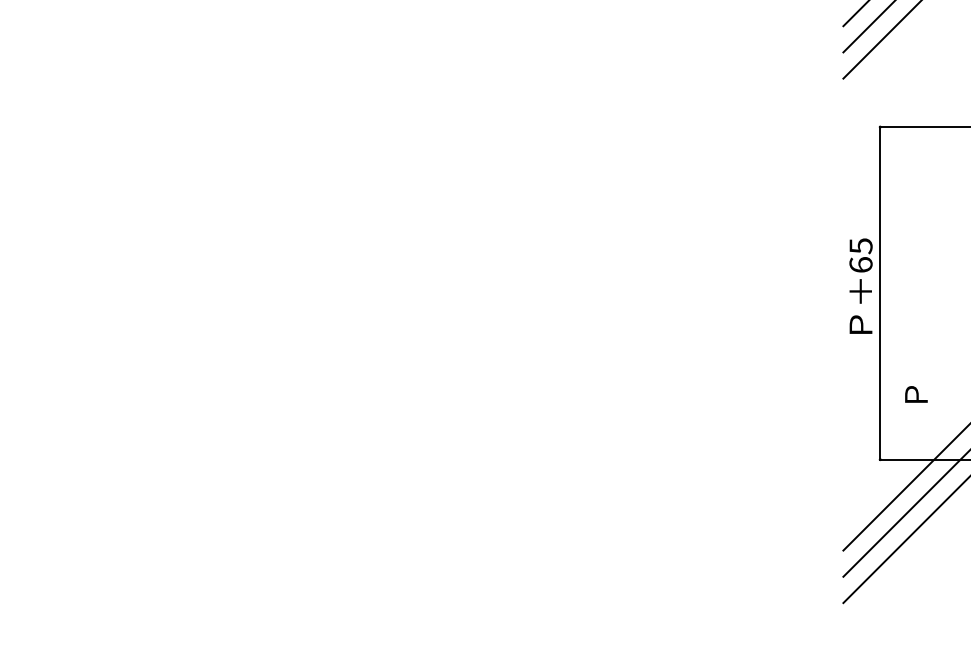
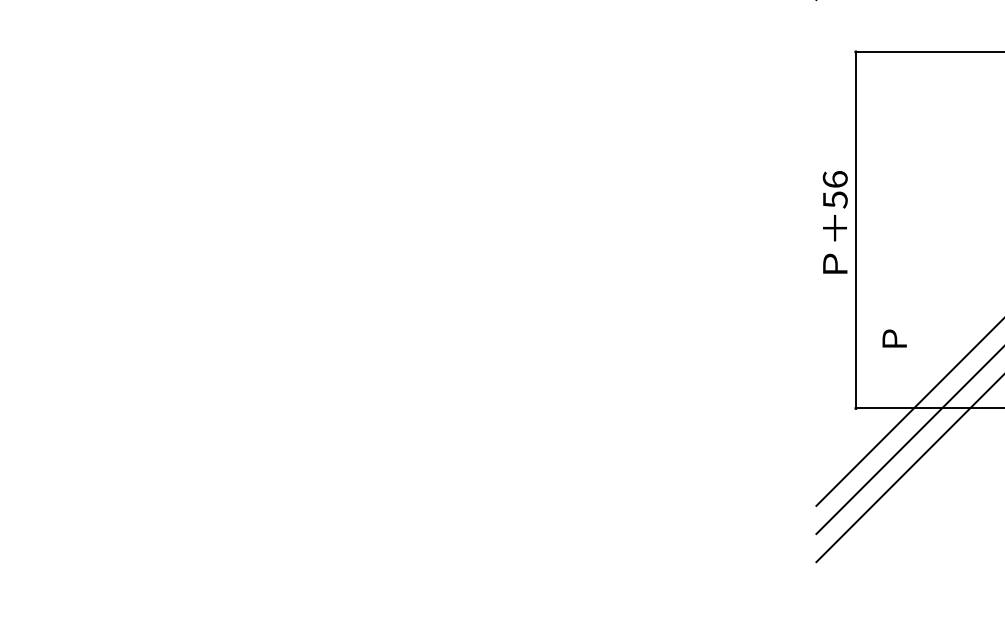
text: (860, 255) -> (834, 189), 65 -> 56

